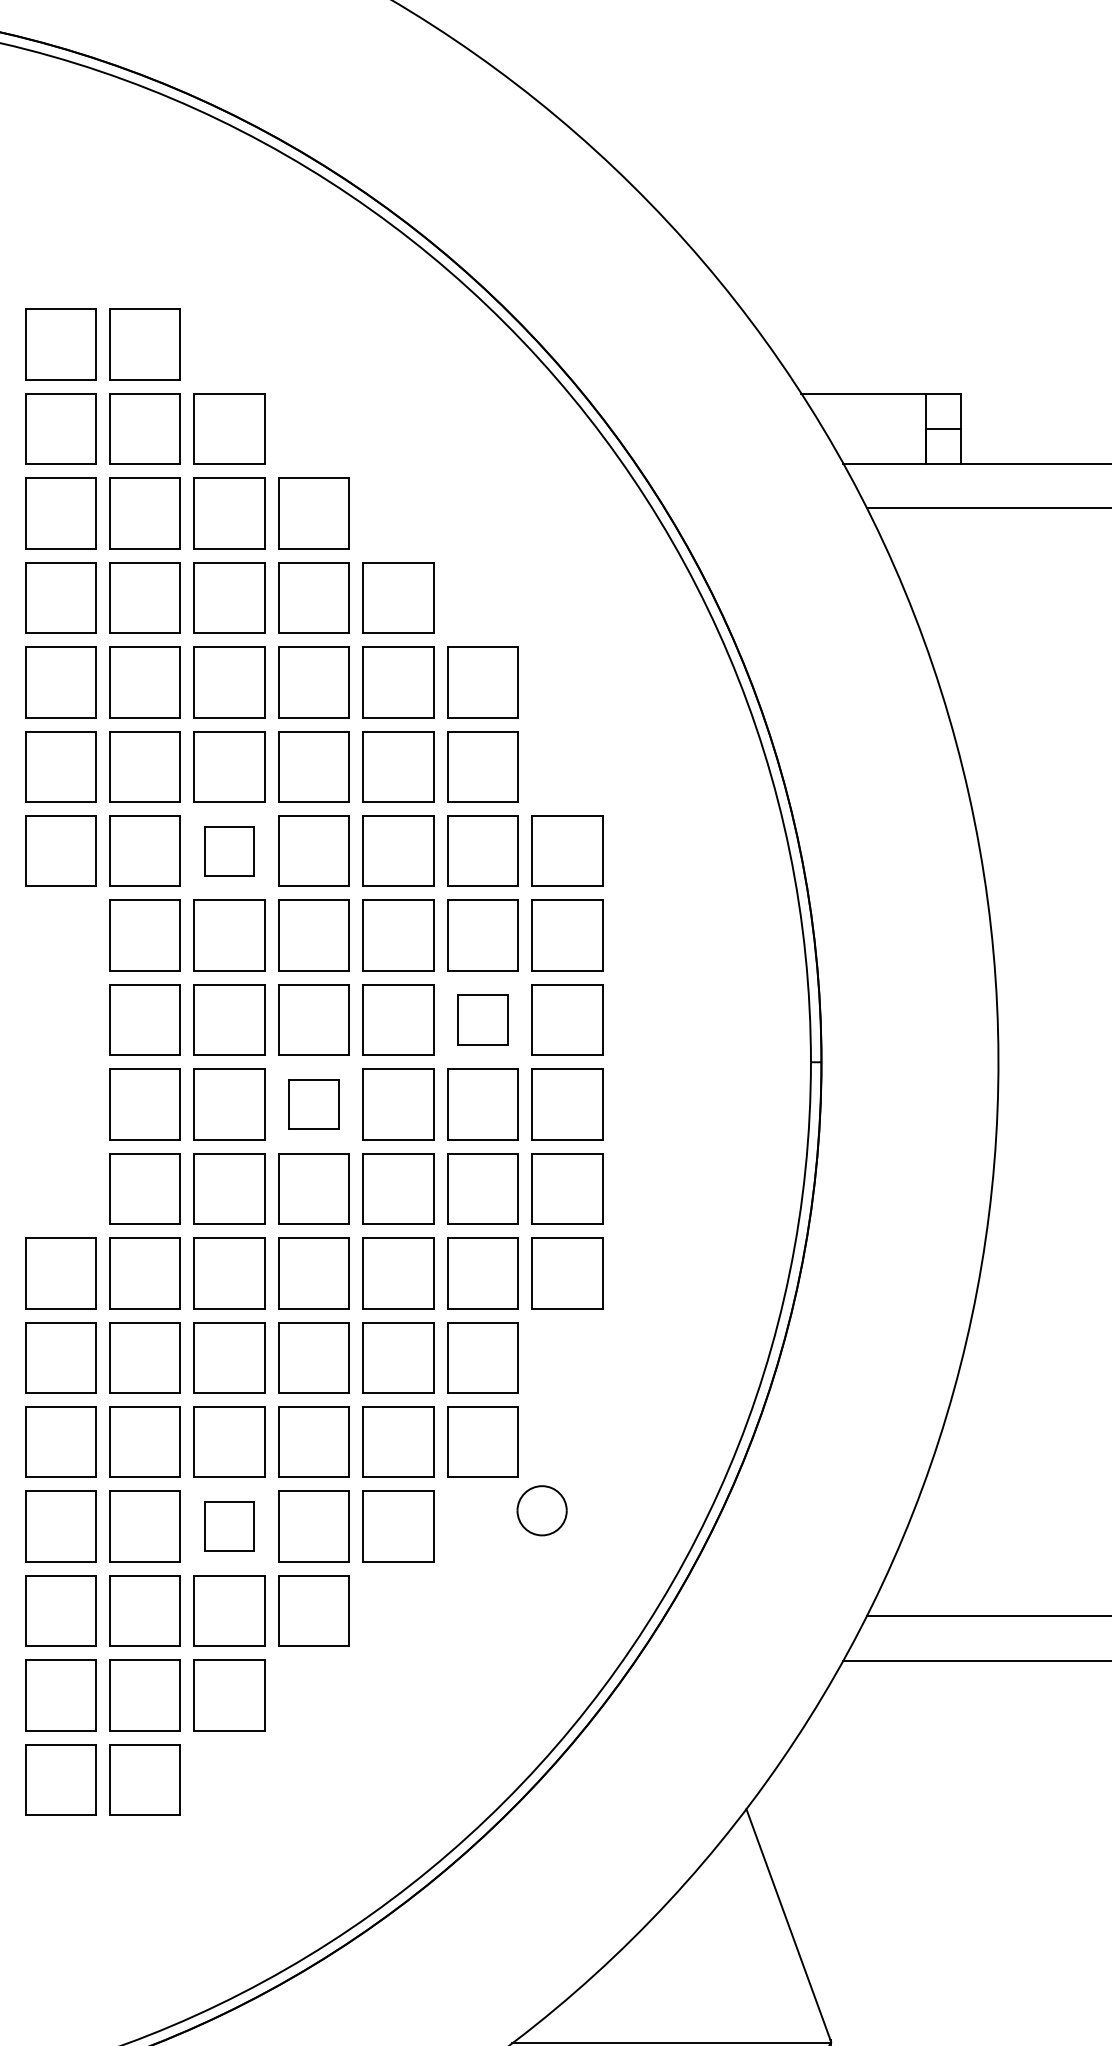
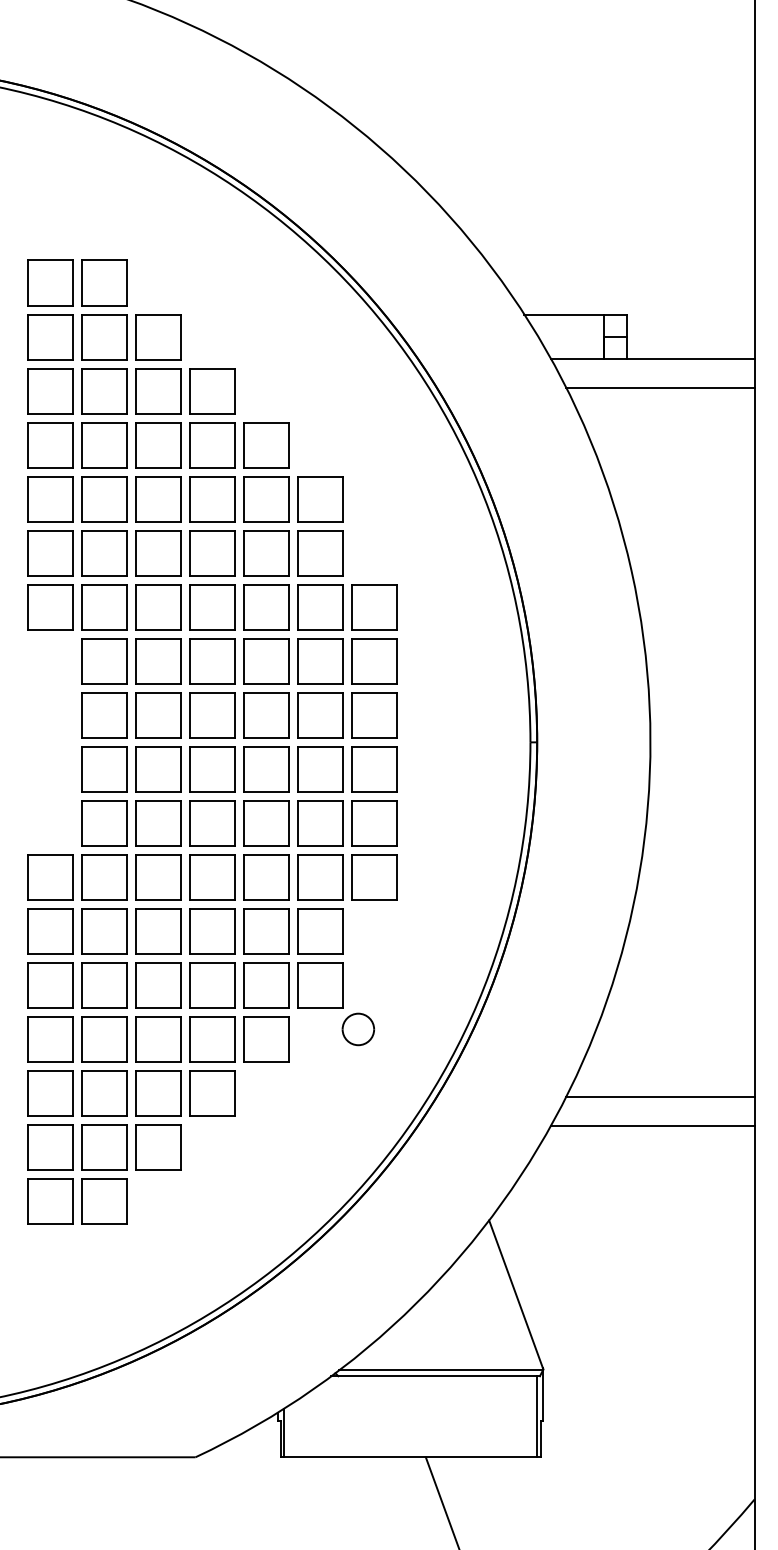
part: (229, 851) -> (158, 607), size x1.43
part: (482, 1020) -> (320, 715), size x1.43
part: (314, 1104) -> (212, 769), size x1.43
part: (229, 1526) -> (158, 1039), size x1.43

